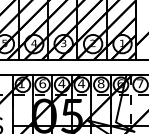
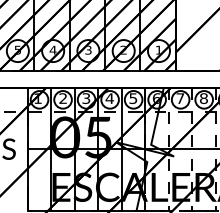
text: (42, 83) -> (63, 98), 6 -> 2
text: (62, 83) -> (86, 98), 4 -> 3
text: (101, 83) -> (133, 98), 8 -> 5

